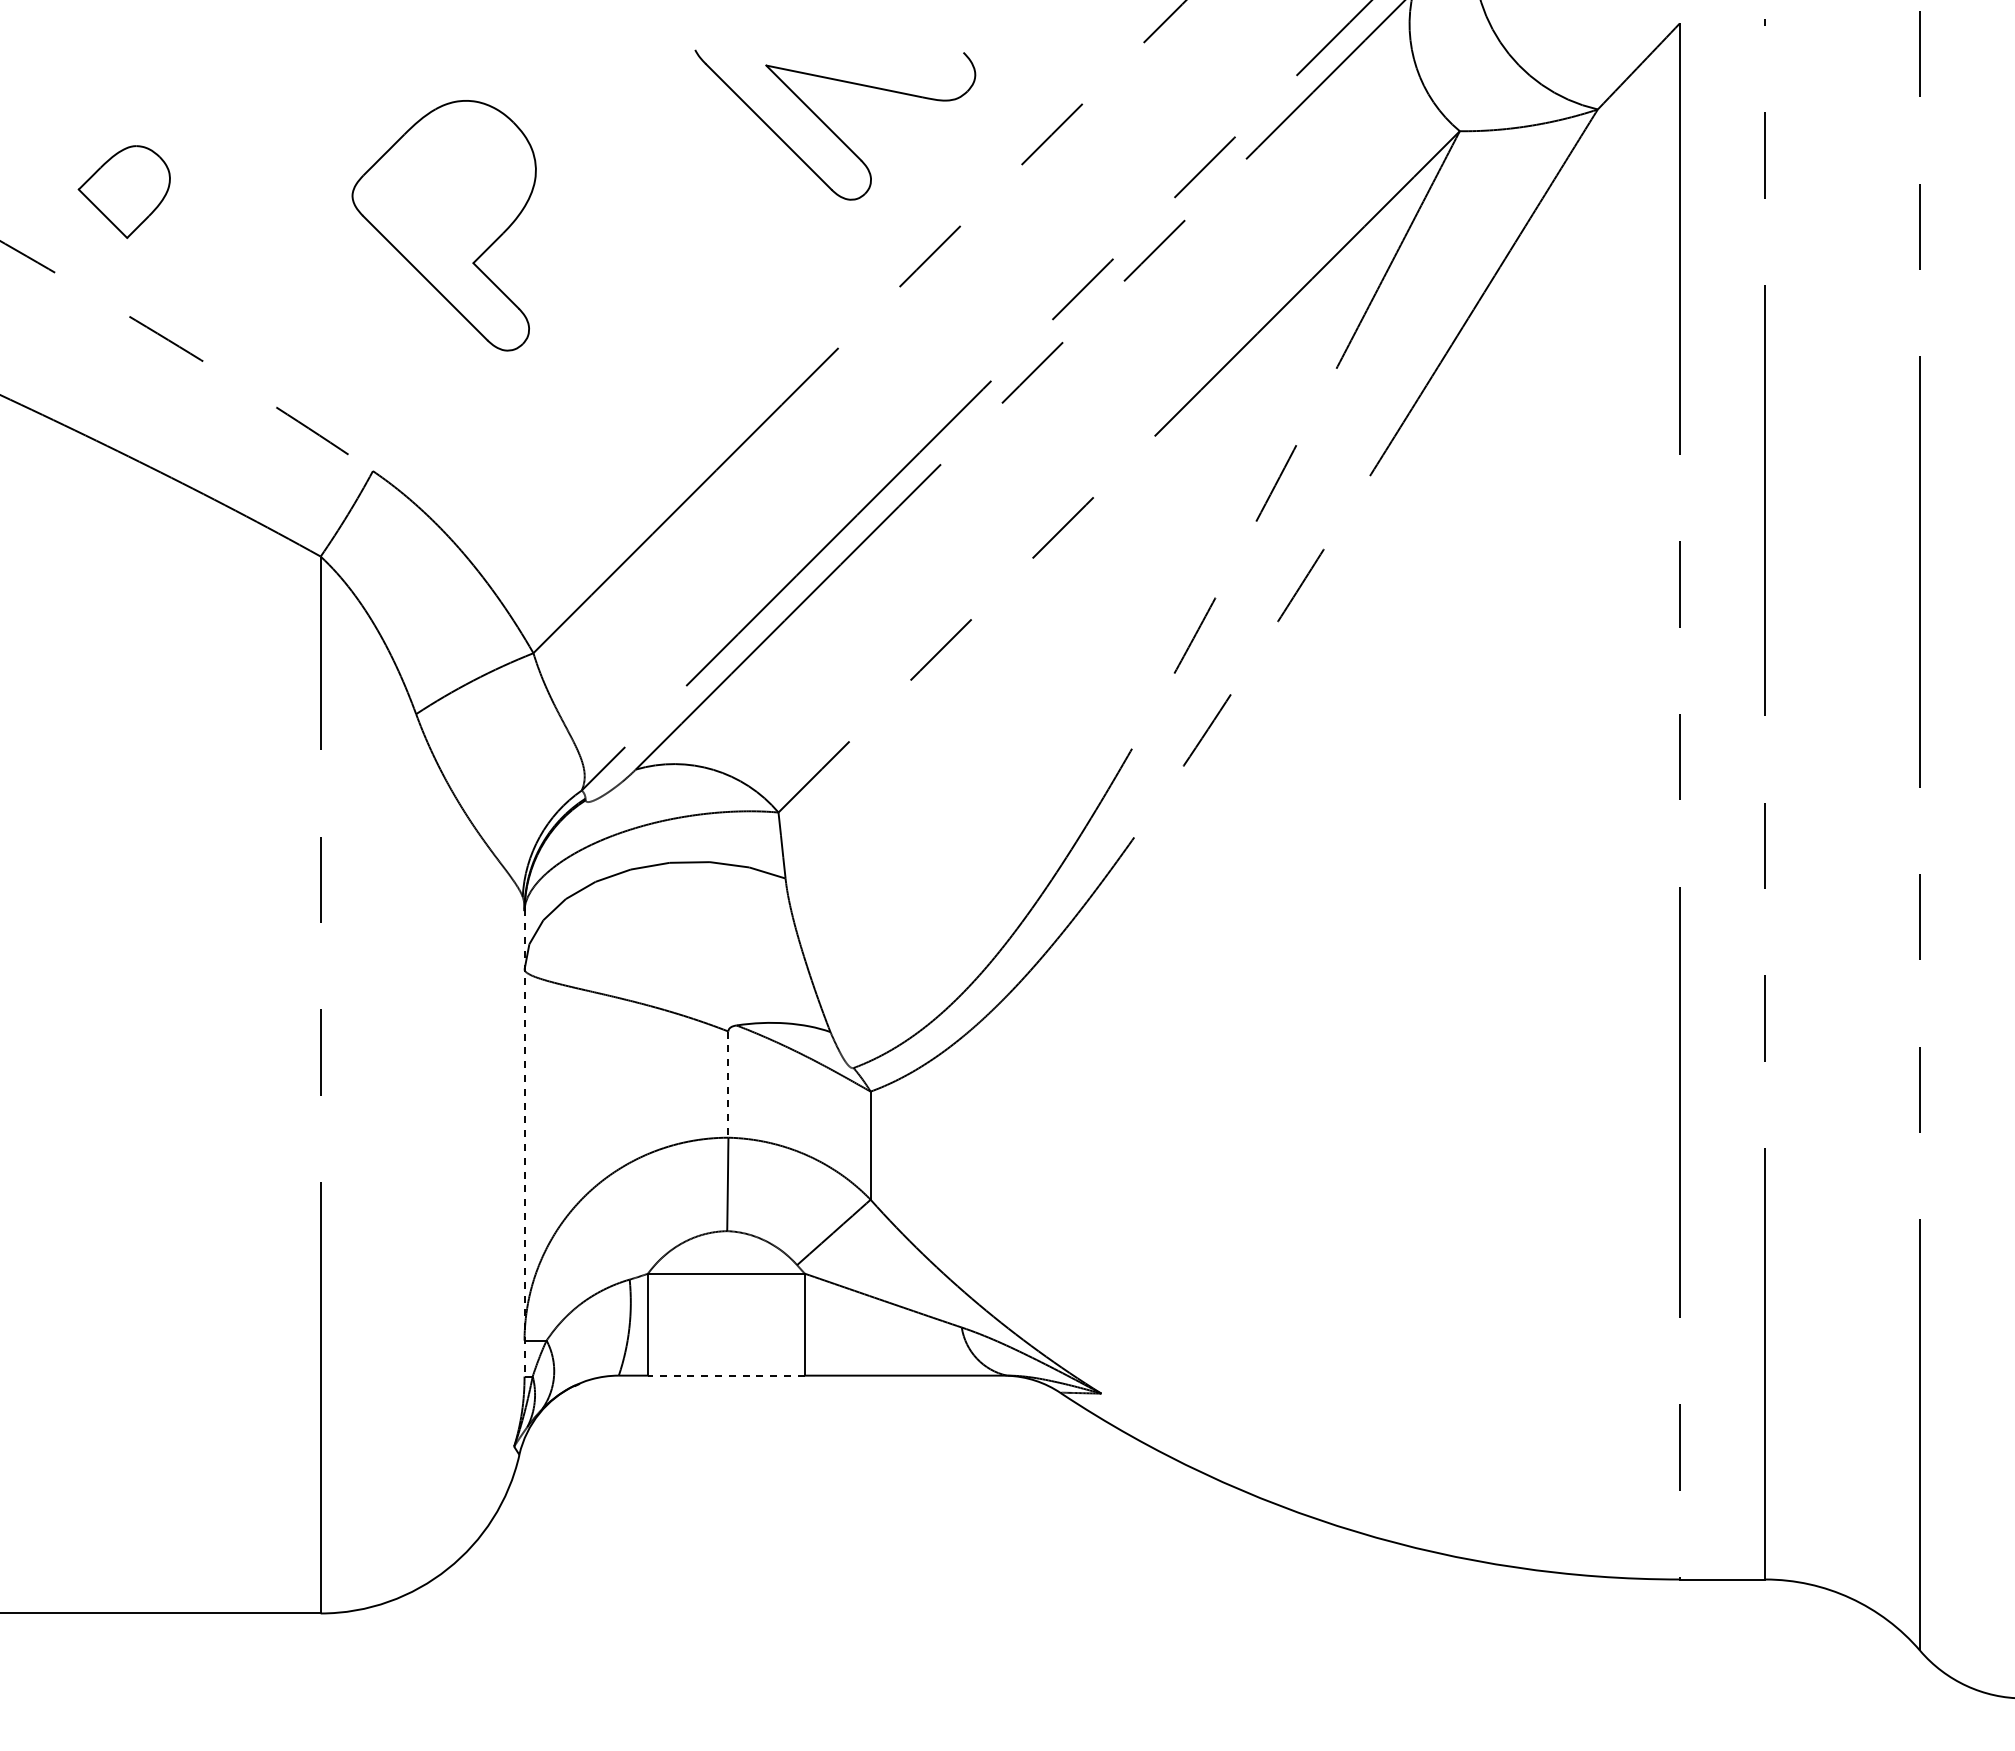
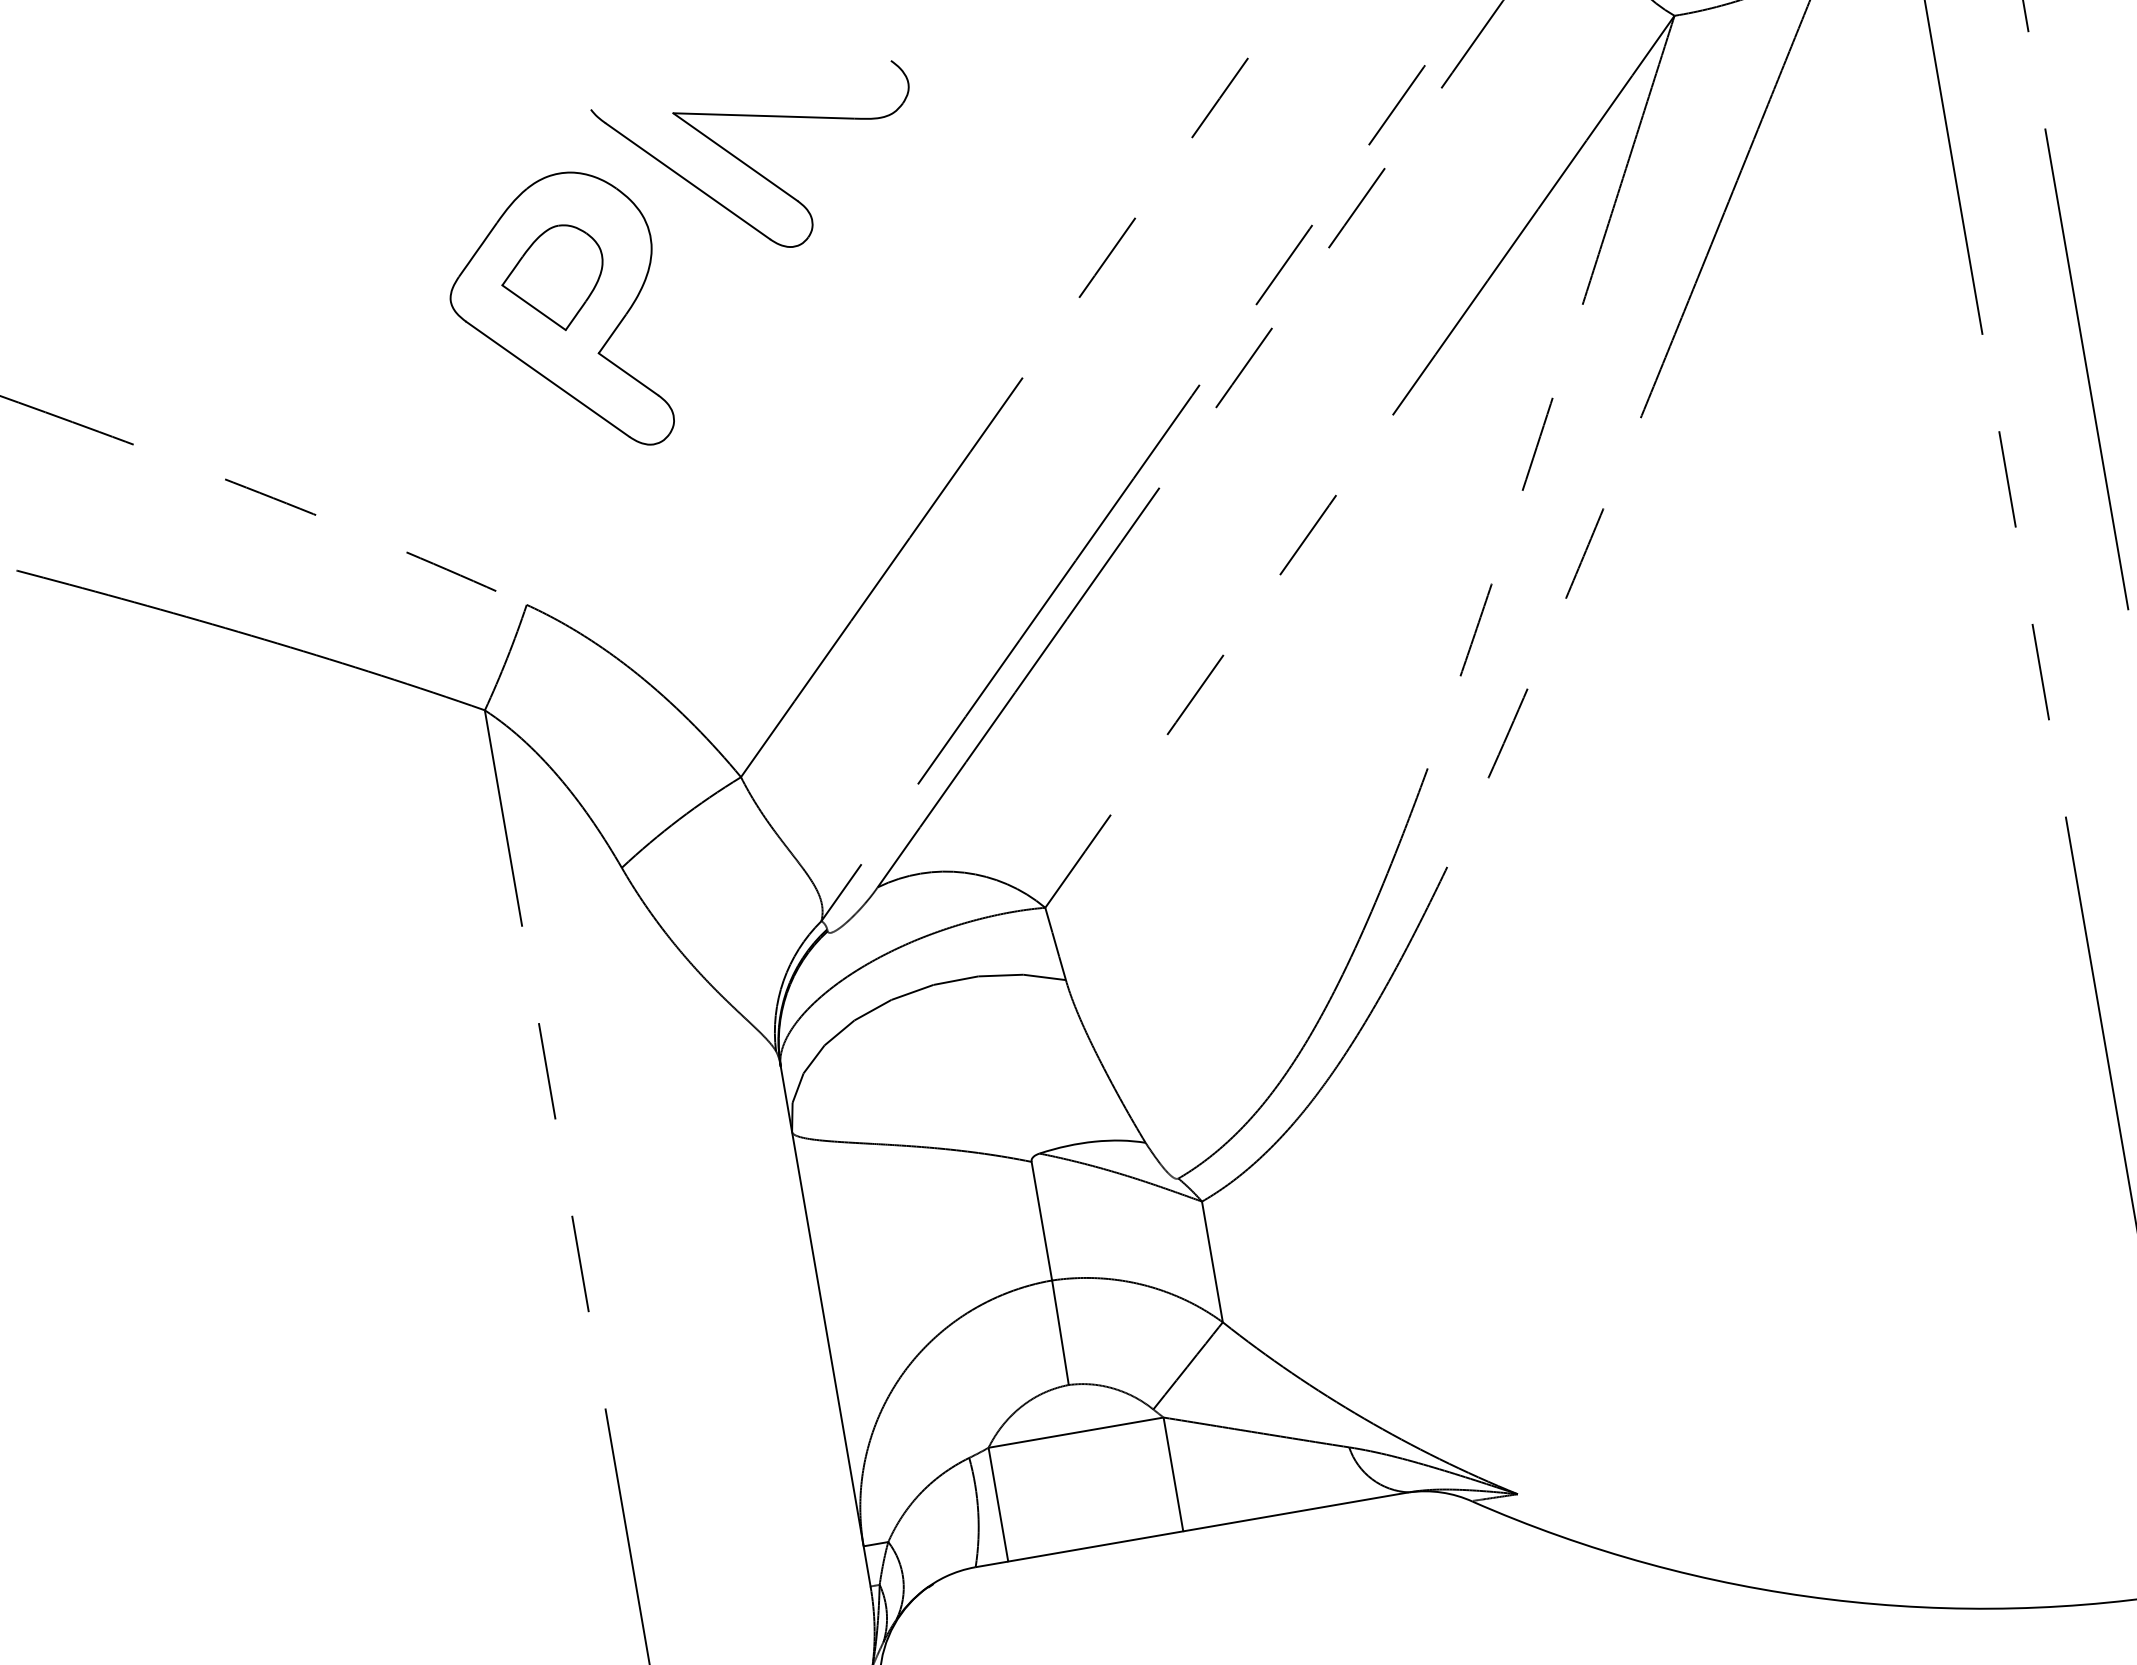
part: (830, 128) -> (757, 171), moved
part: (123, 191) -> (552, 278), moved
line: (728, 1085) -> (1042, 1222), dashed -> solid
line: (524, 1142) -> (825, 1325), dashed -> solid
line: (725, 1375) -> (1094, 1546), dashed -> solid

